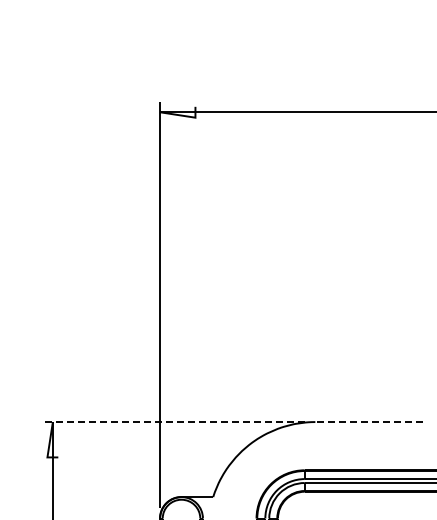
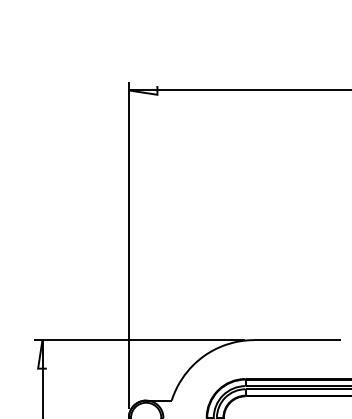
line: (172, 422) -> (138, 340), dashed -> solid
line: (369, 422) -> (297, 340), dashed -> solid

